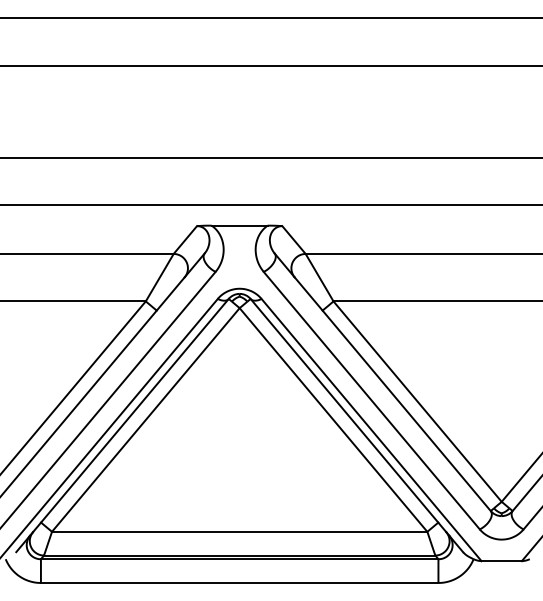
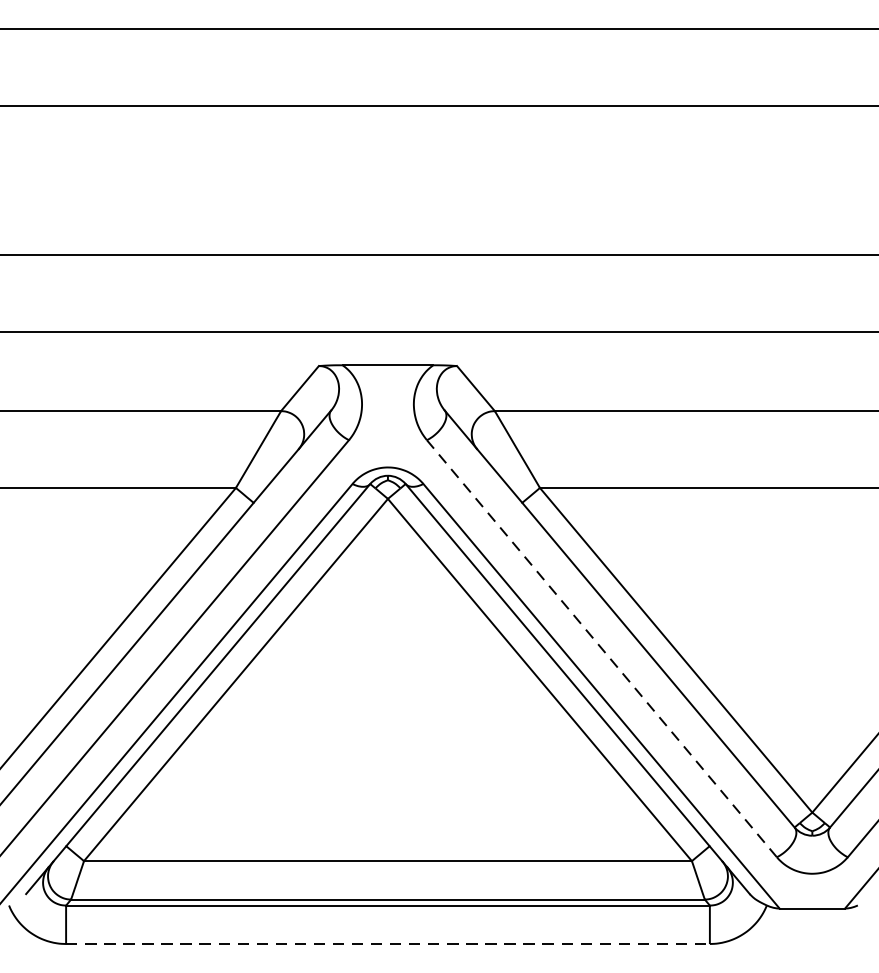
line: (371, 400) -> (601, 648), solid -> dashed
line: (239, 582) -> (387, 943), solid -> dashed

